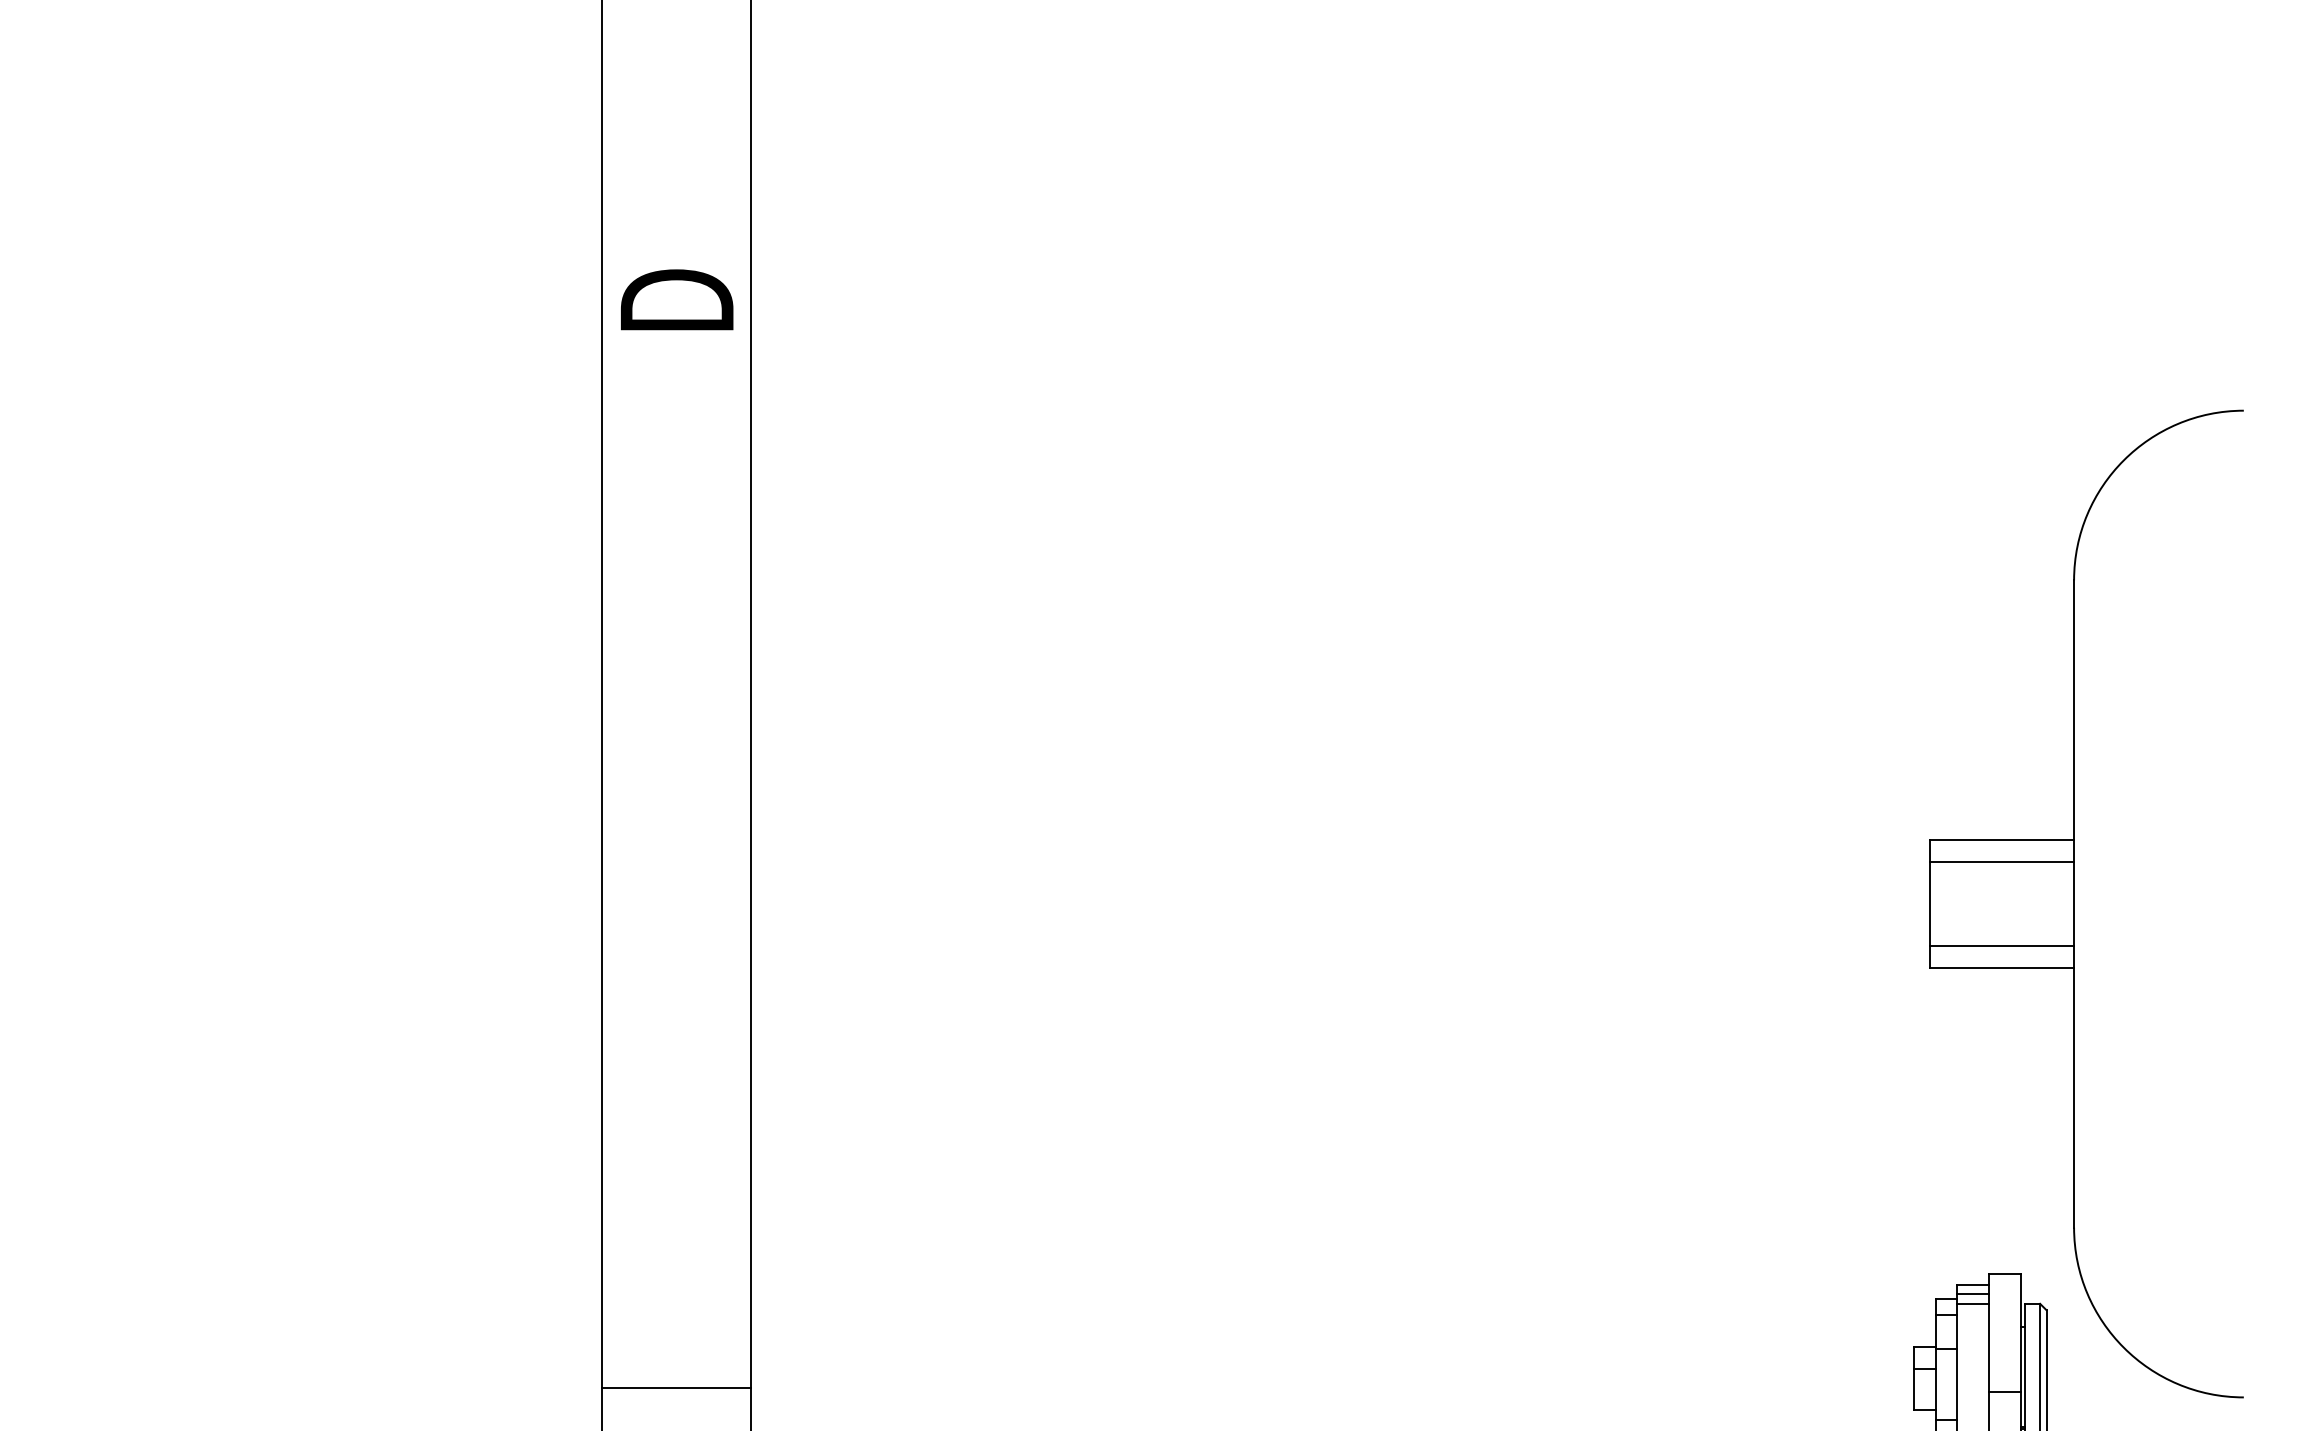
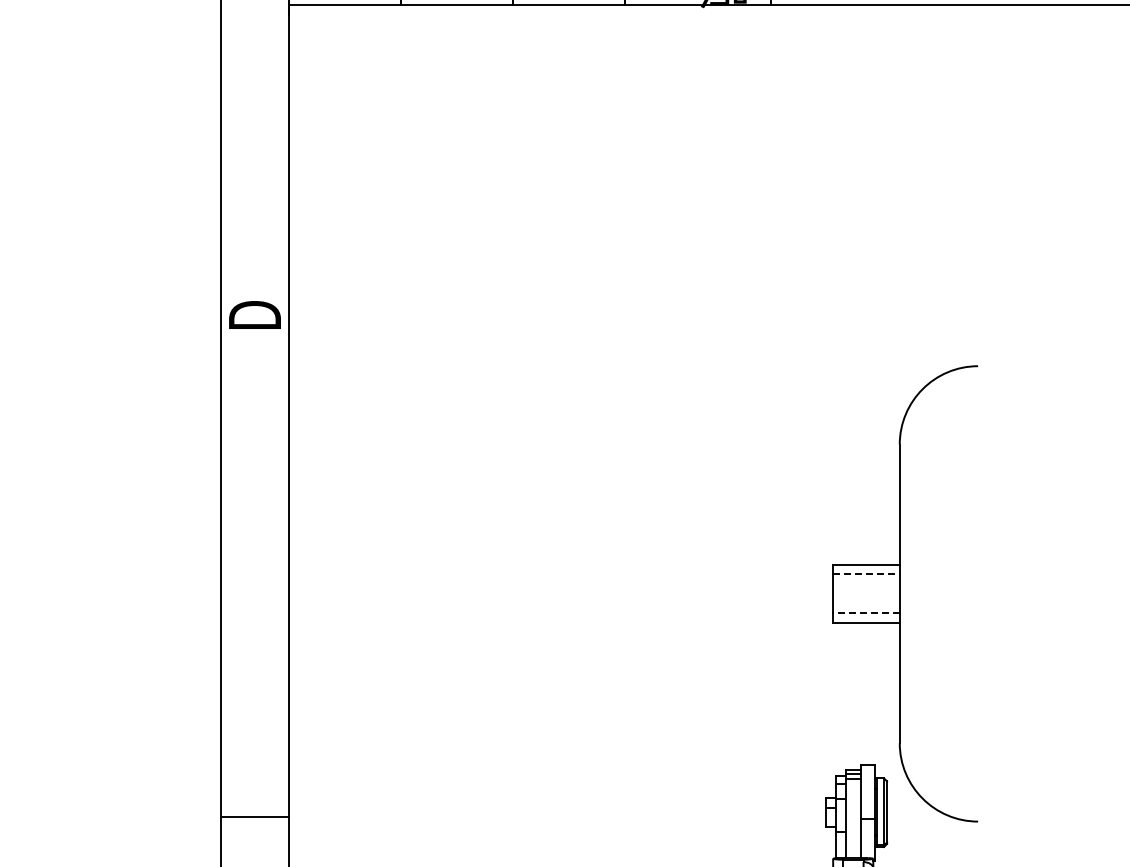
line: (2002, 862) -> (866, 574), solid -> dashed
line: (1999, 946) -> (865, 613), solid -> dashed

